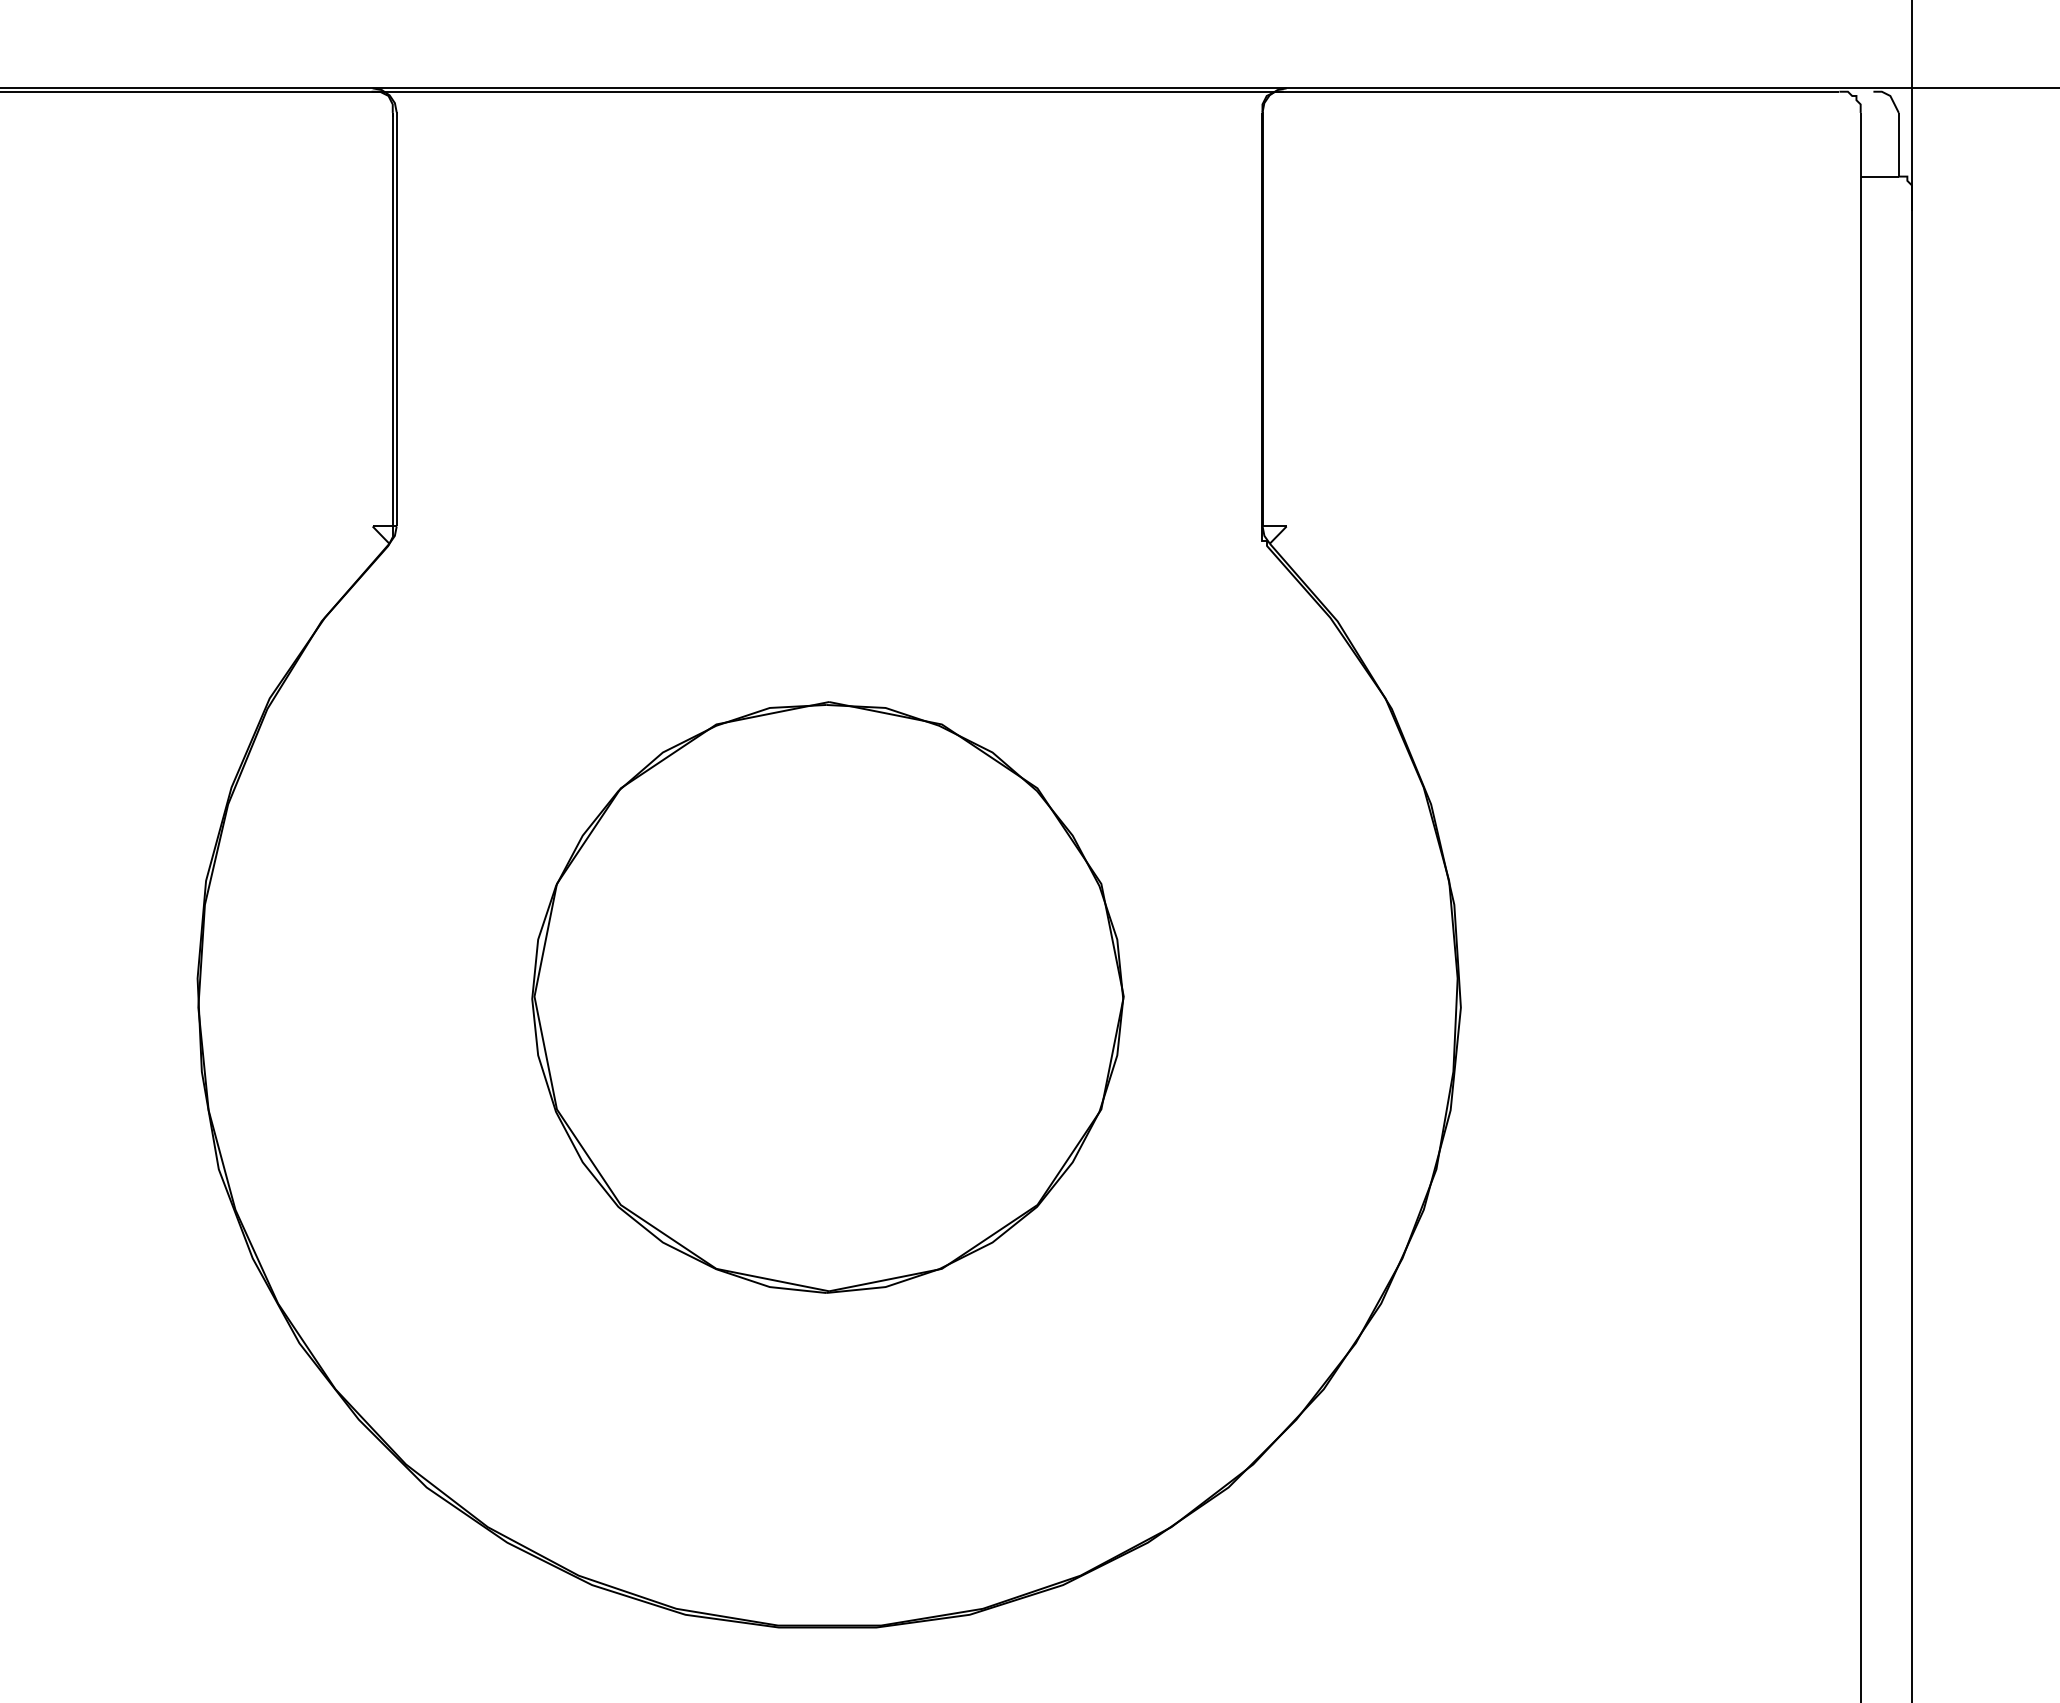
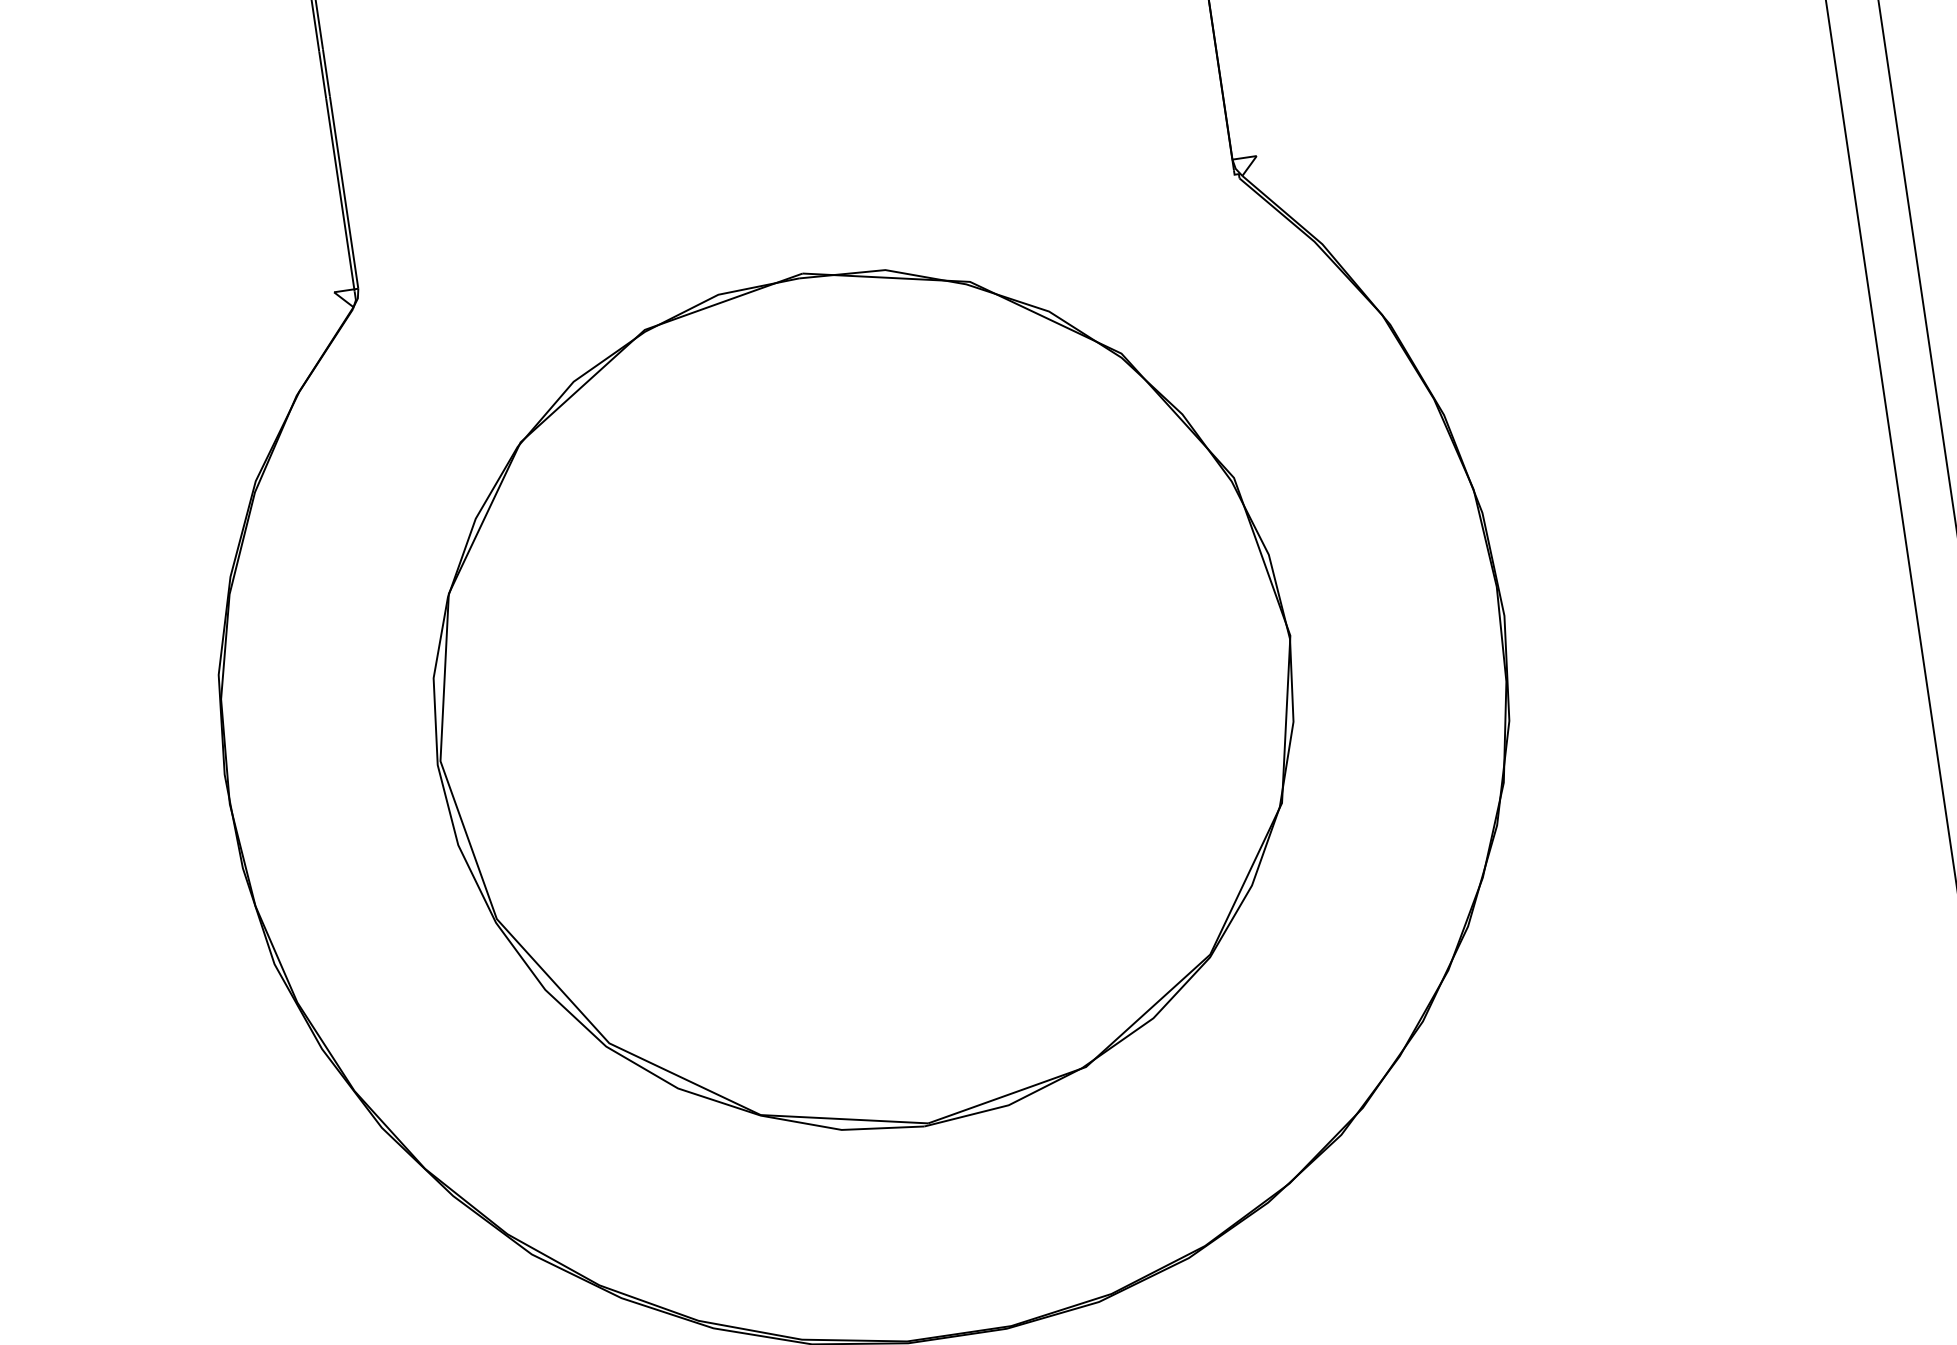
part: (827, 997) -> (863, 700), size x1.43

